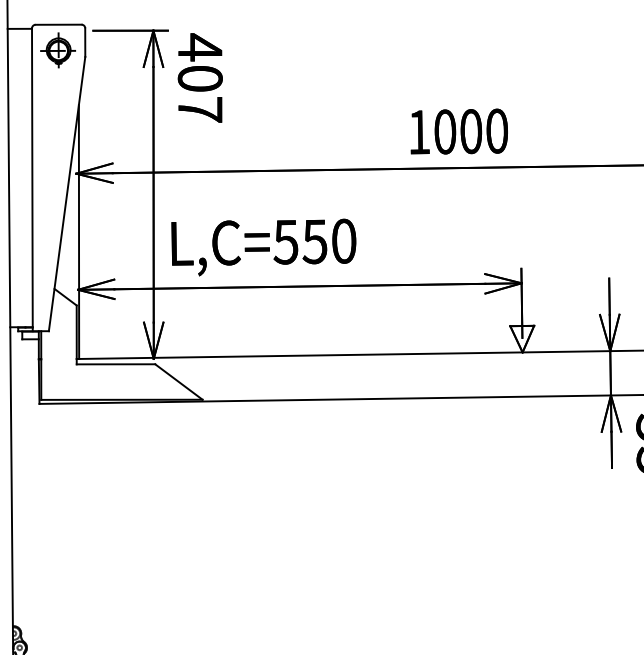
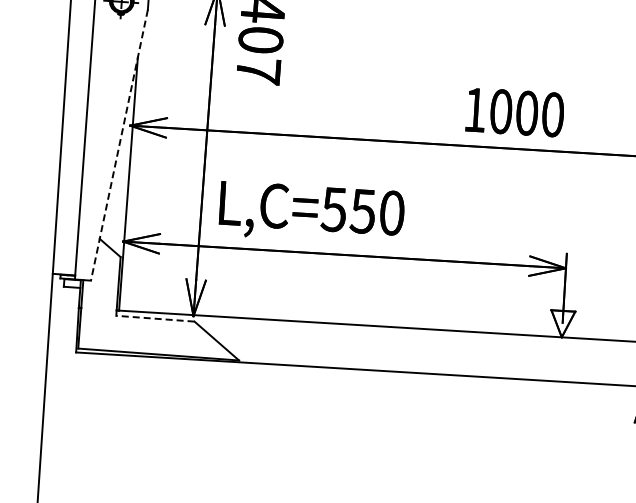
line: (67, 194) -> (119, 145), solid -> dashed
line: (115, 364) -> (154, 318), solid -> dashed

